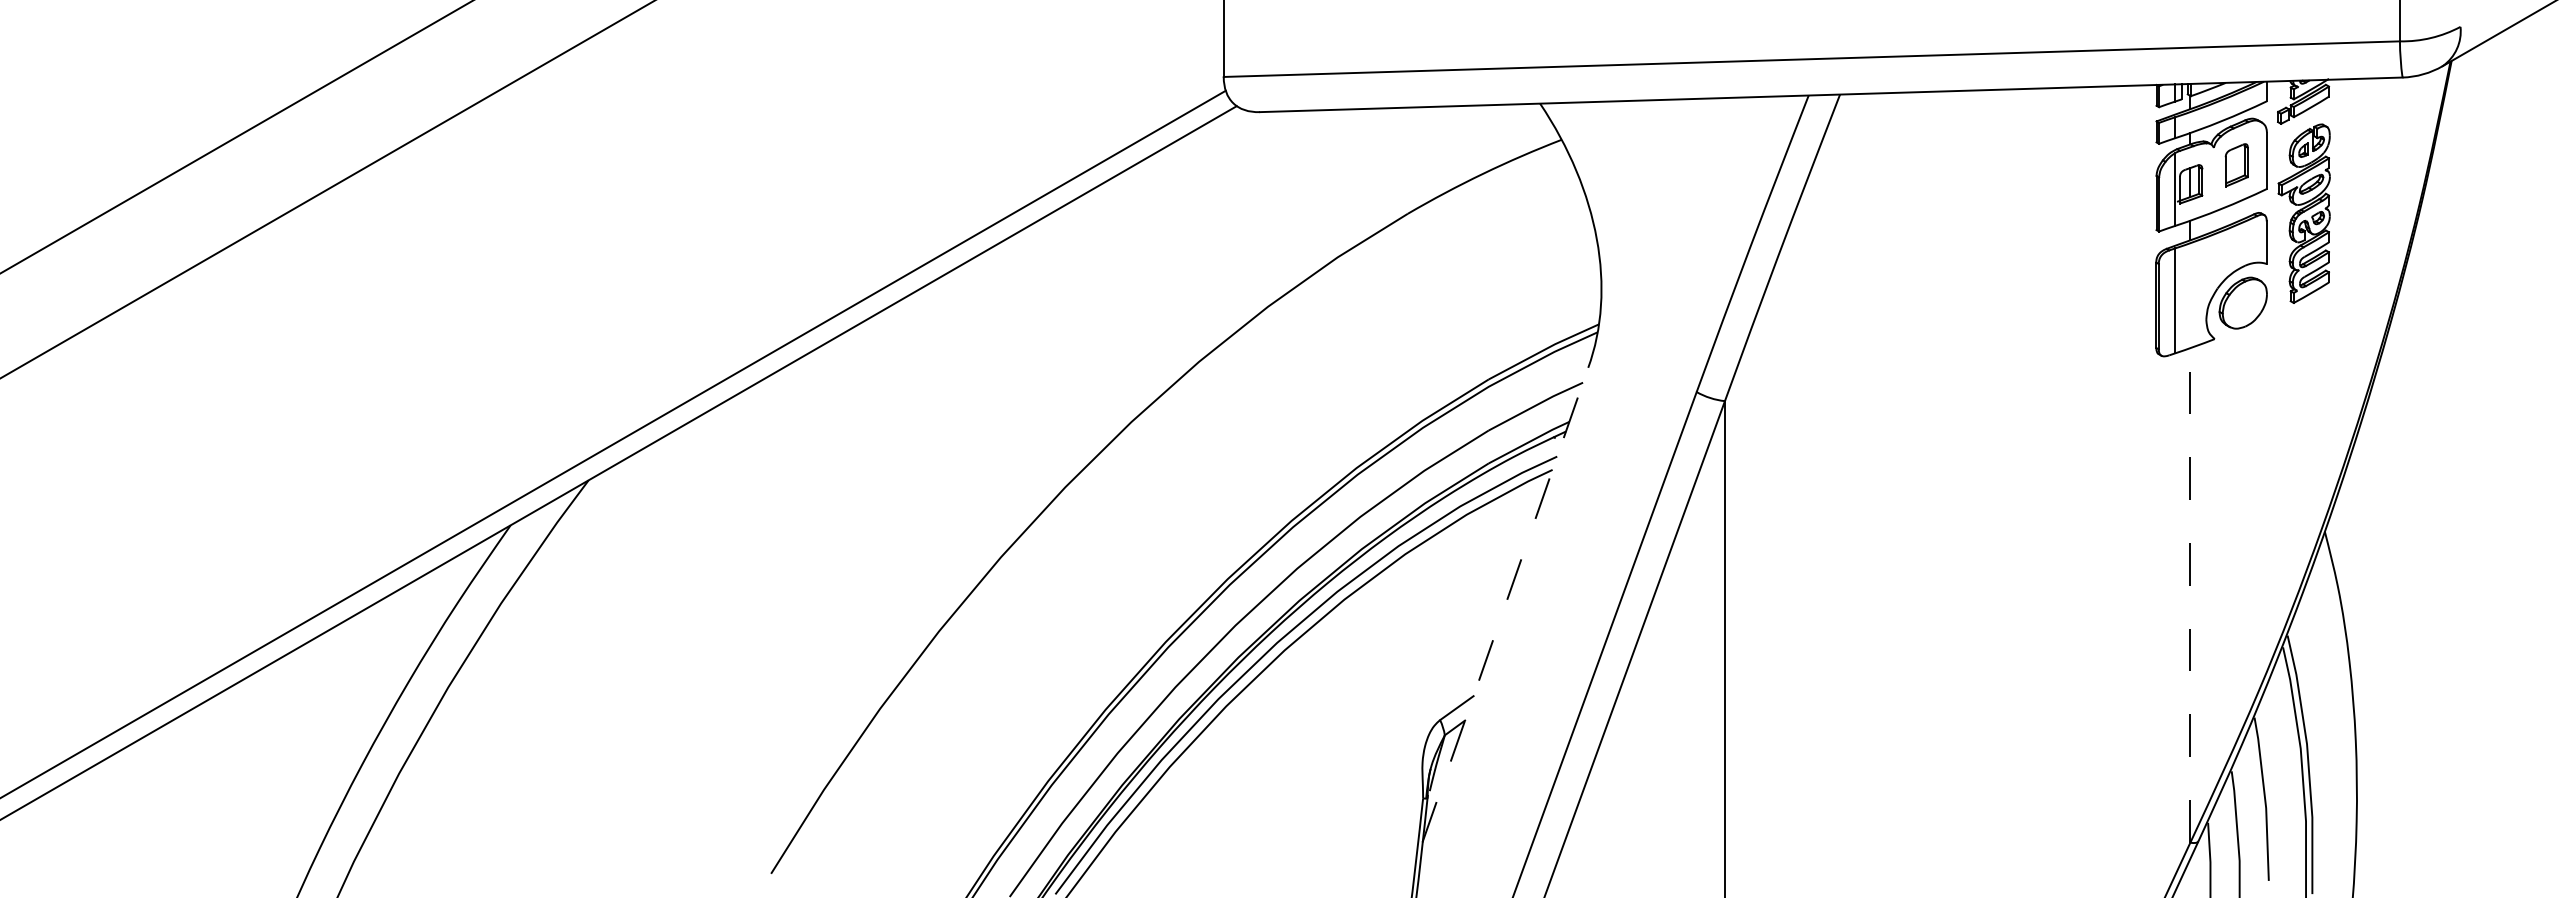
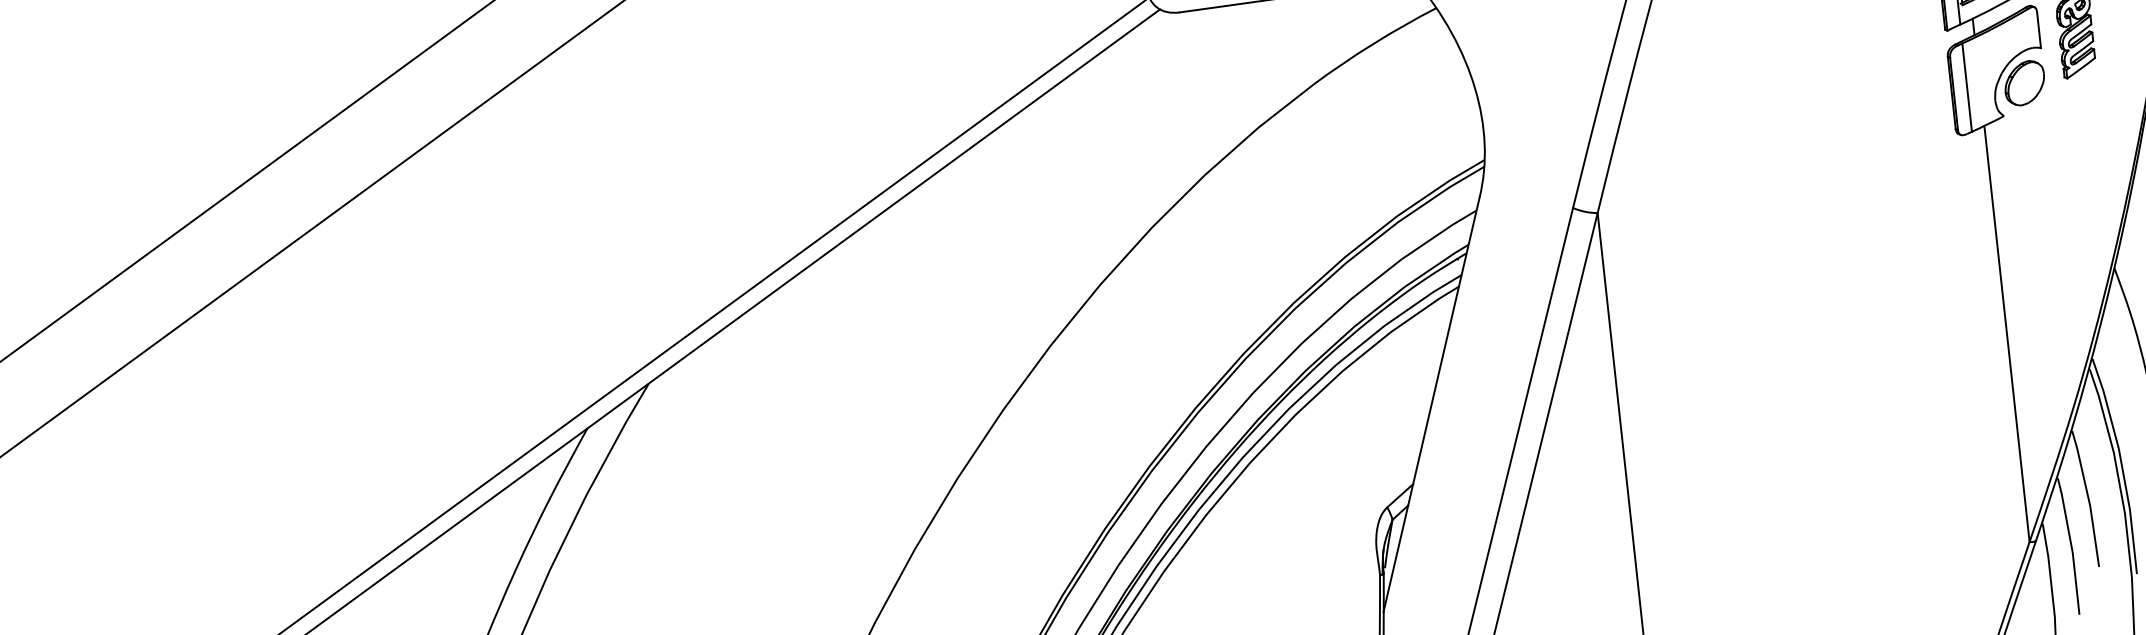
line: (2190, 594) -> (2007, 333), dashed -> solid
line: (1505, 604) -> (1431, 404), dashed -> solid

